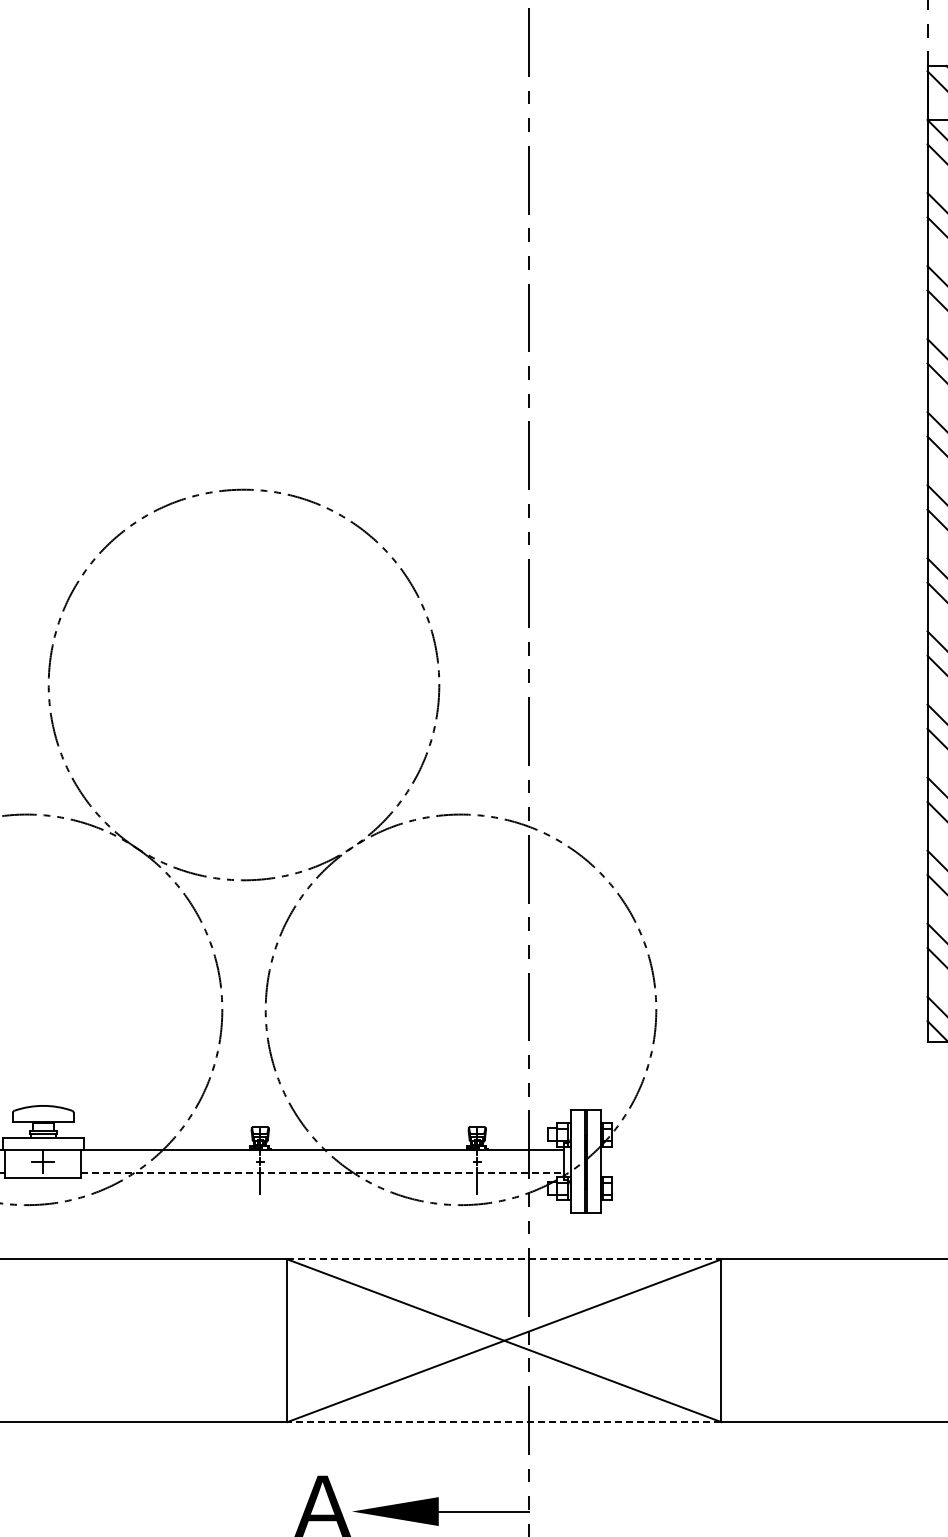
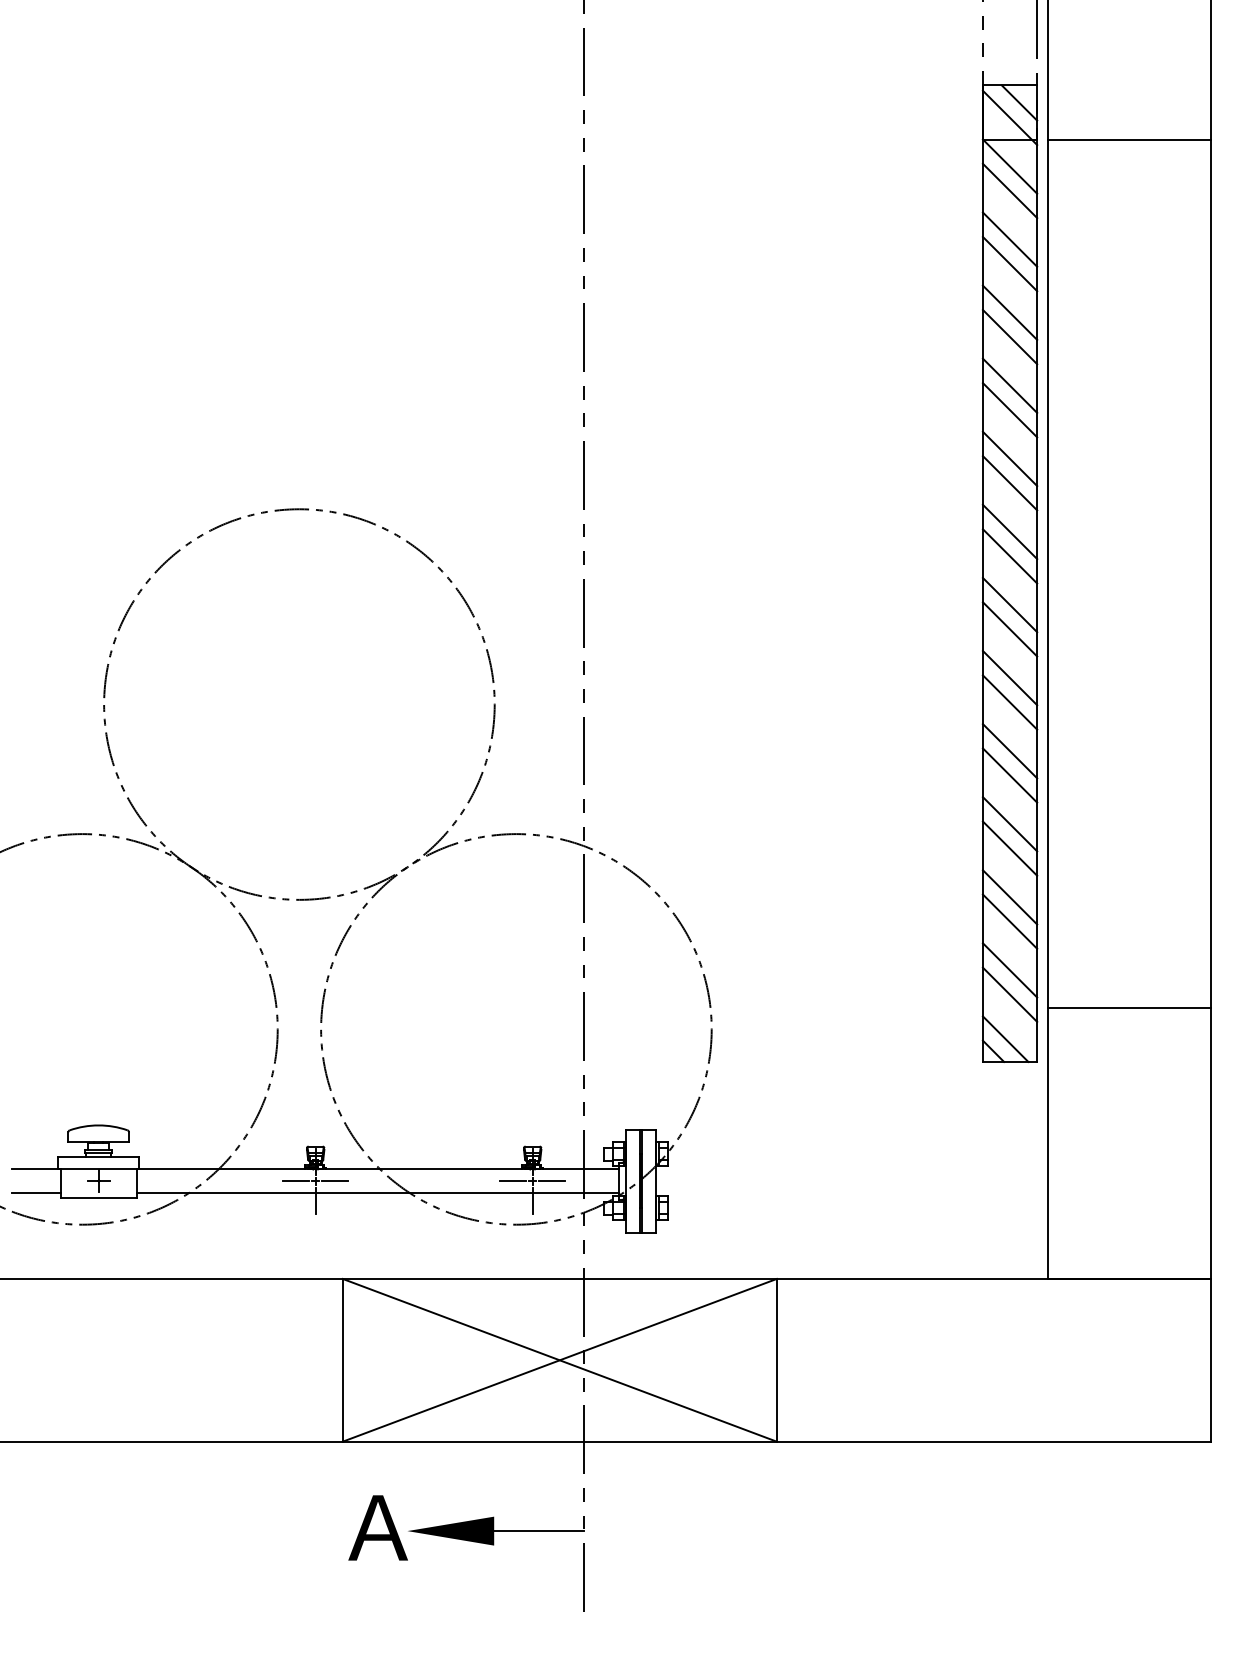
line: (240, 1161) -> (295, 1181), added
line: (280, 1161) -> (335, 1181), added
line: (457, 1161) -> (512, 1181), added
line: (497, 1161) -> (552, 1181), added
line: (323, 1173) -> (378, 1193), dashed -> solid
line: (504, 1258) -> (559, 1278), dashed -> solid
line: (504, 1421) -> (559, 1441), dashed -> solid

